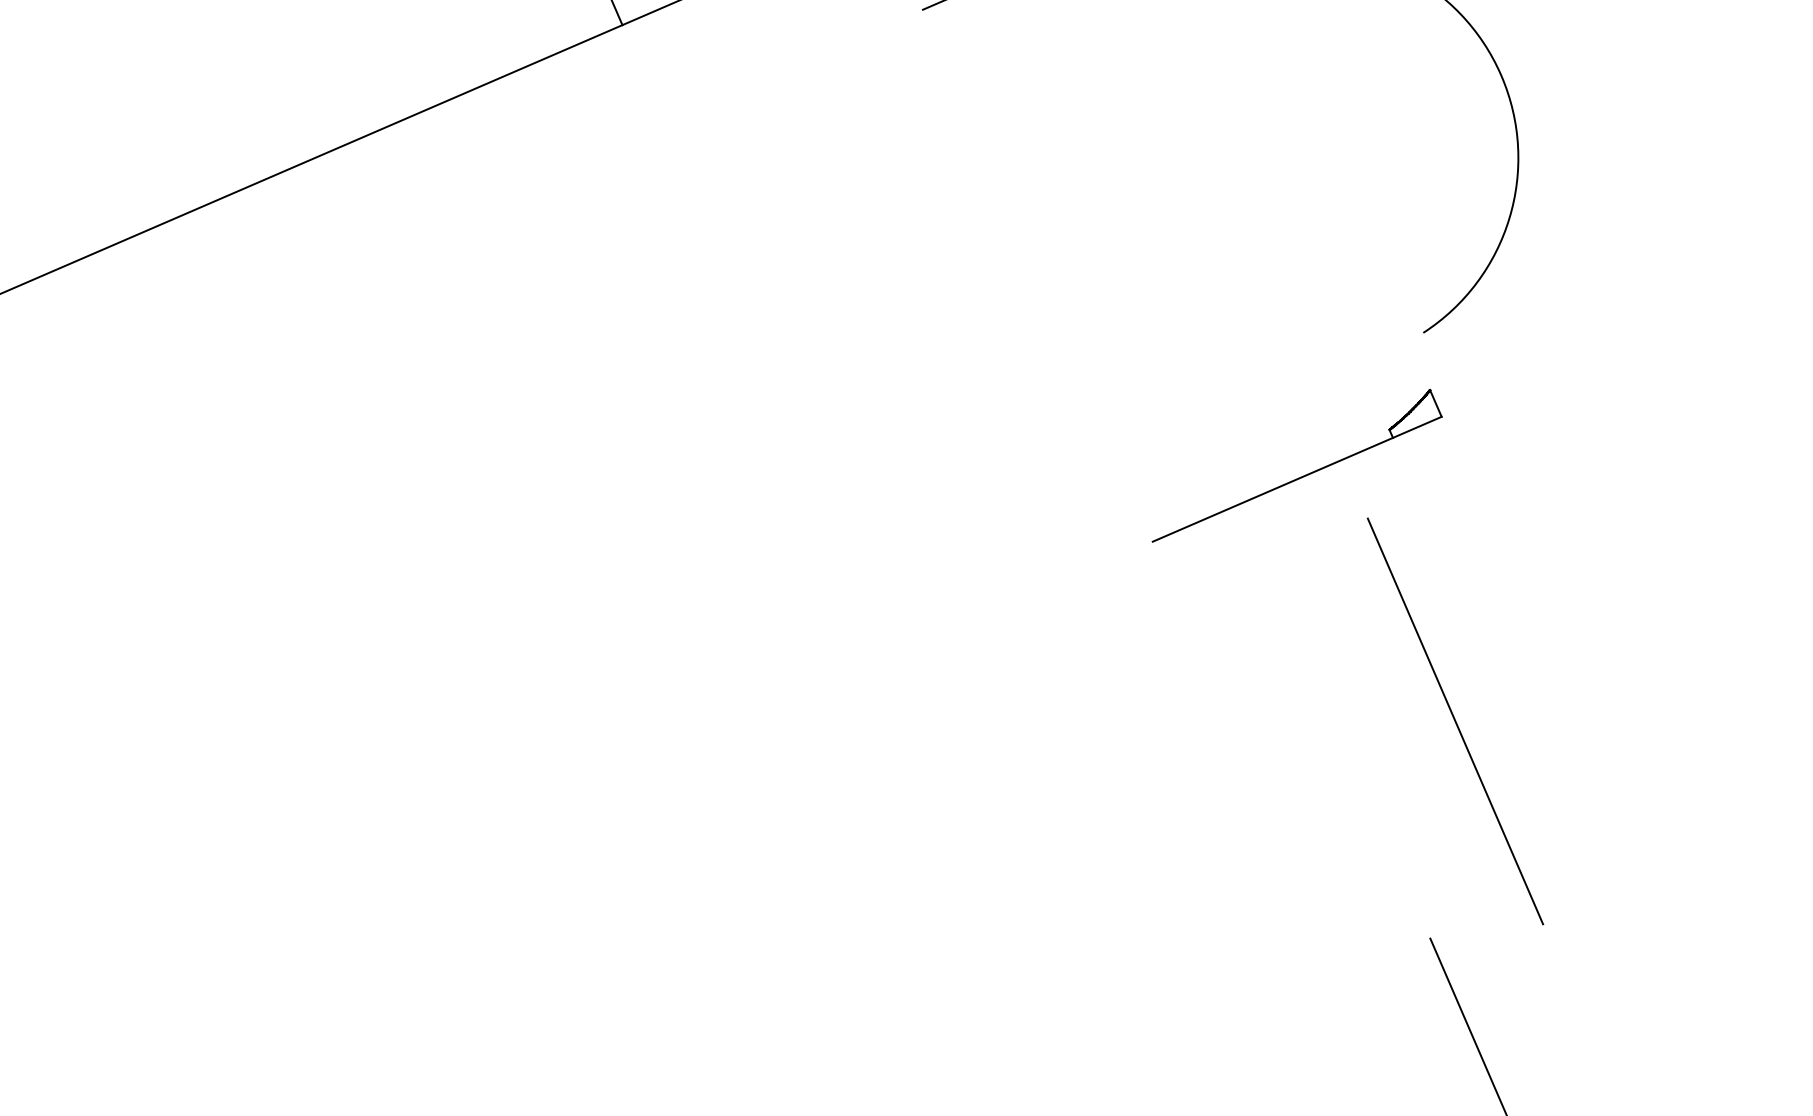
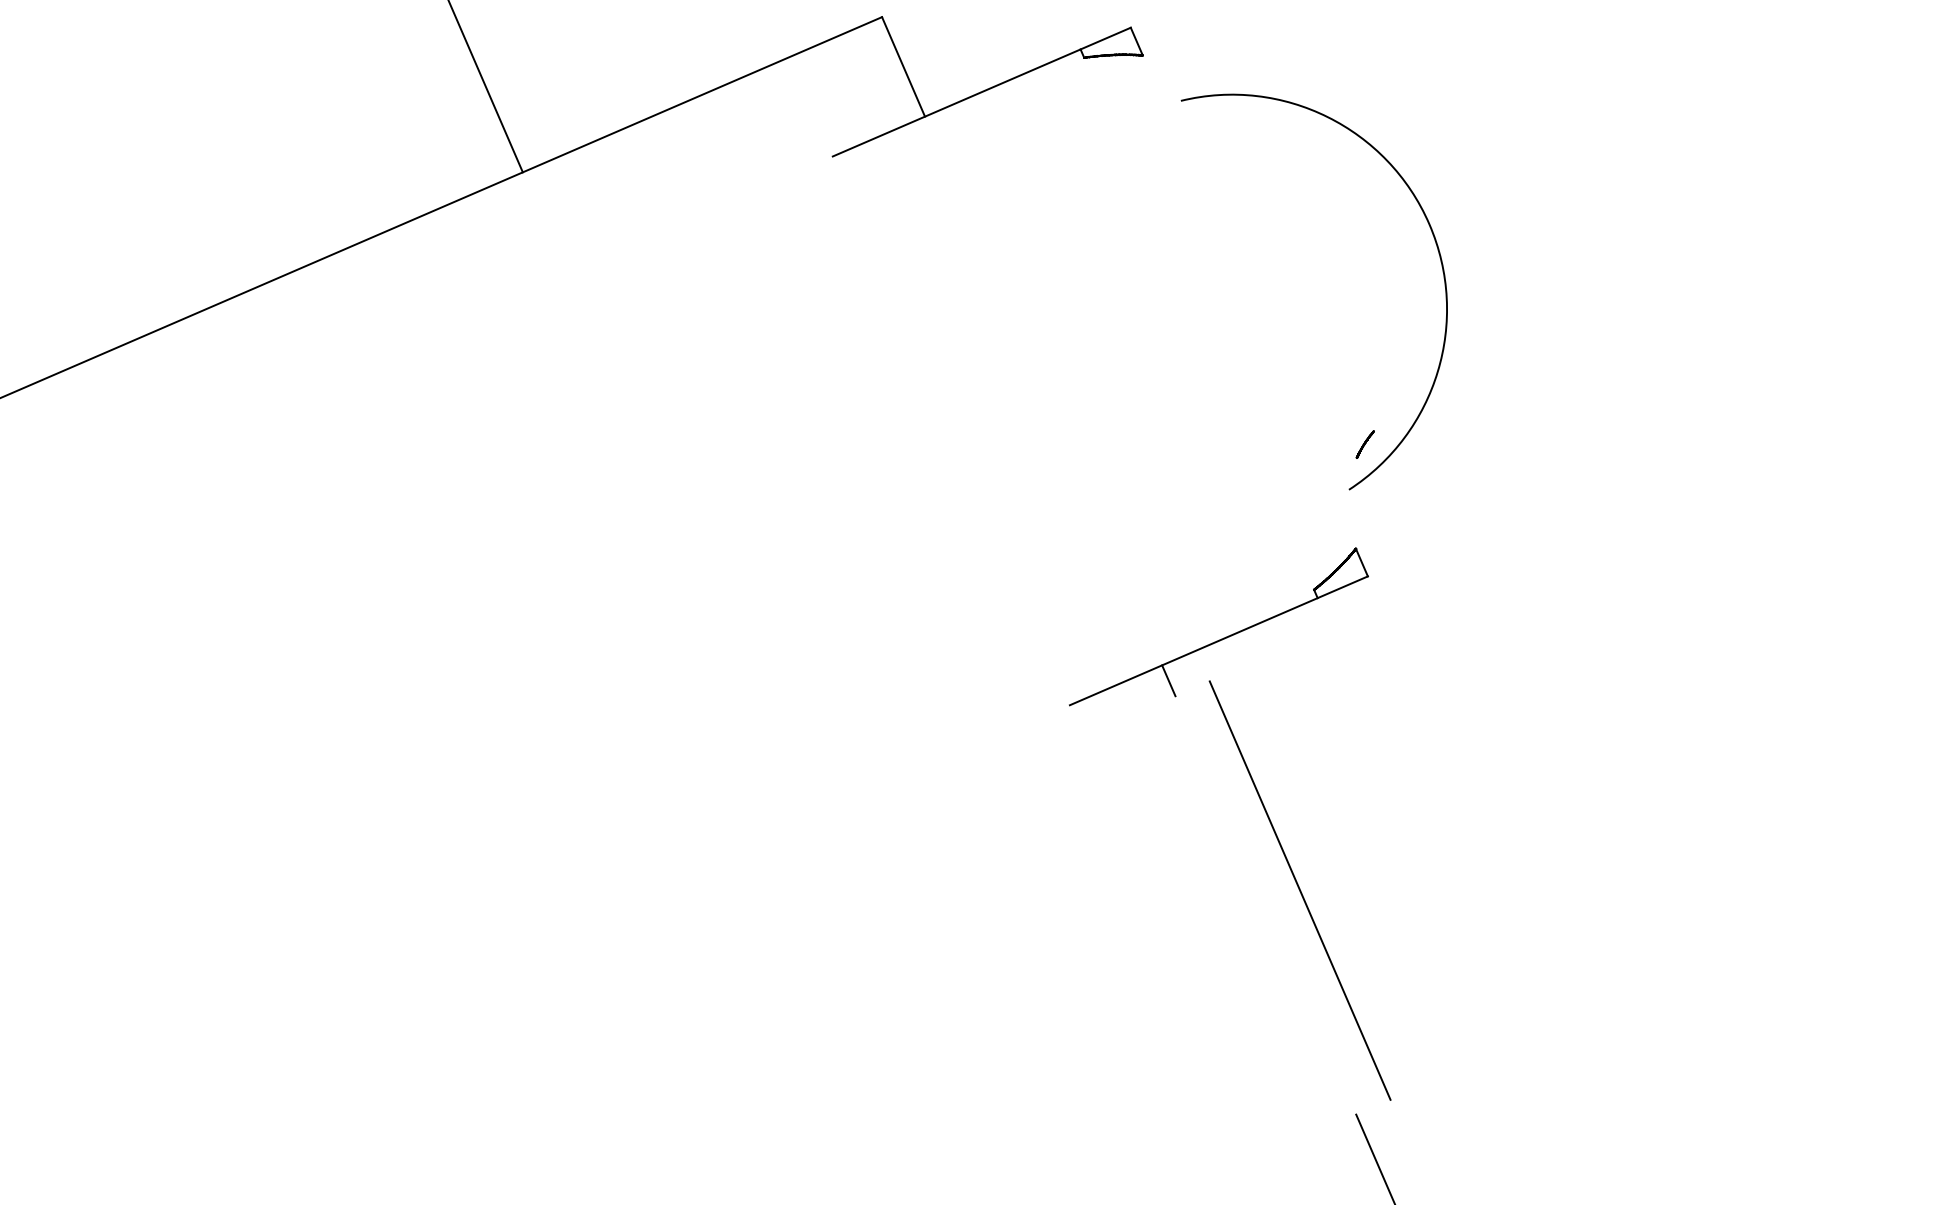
line: (1438, 288) -> (1364, 444), added
line: (1248, 517) -> (1168, 680), added
line: (1454, 721) -> (1299, 890), moved

